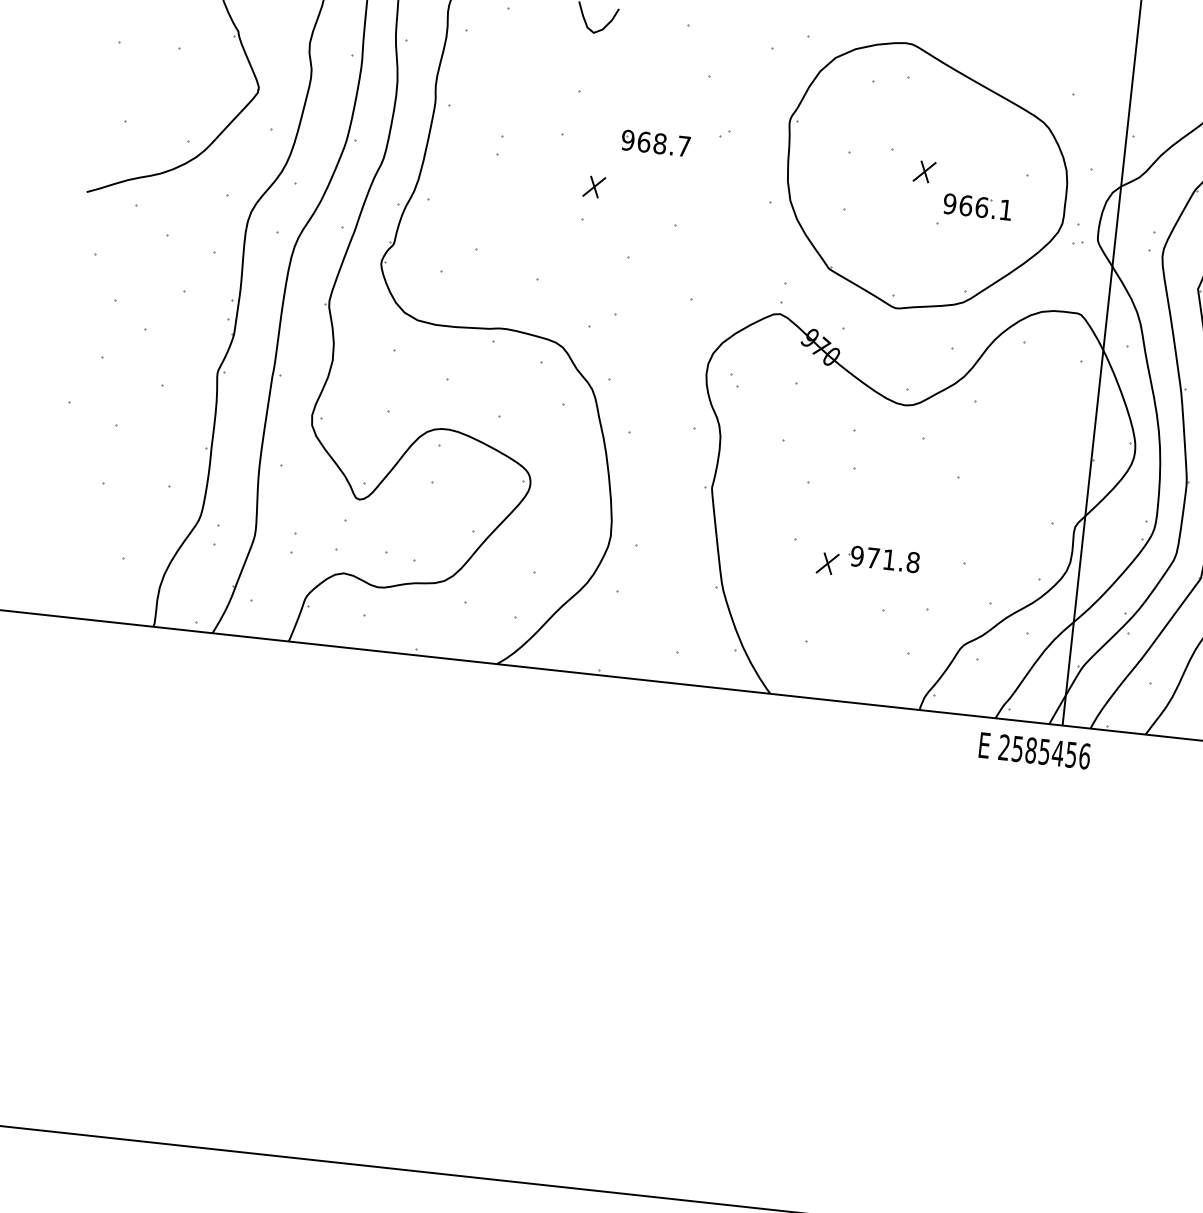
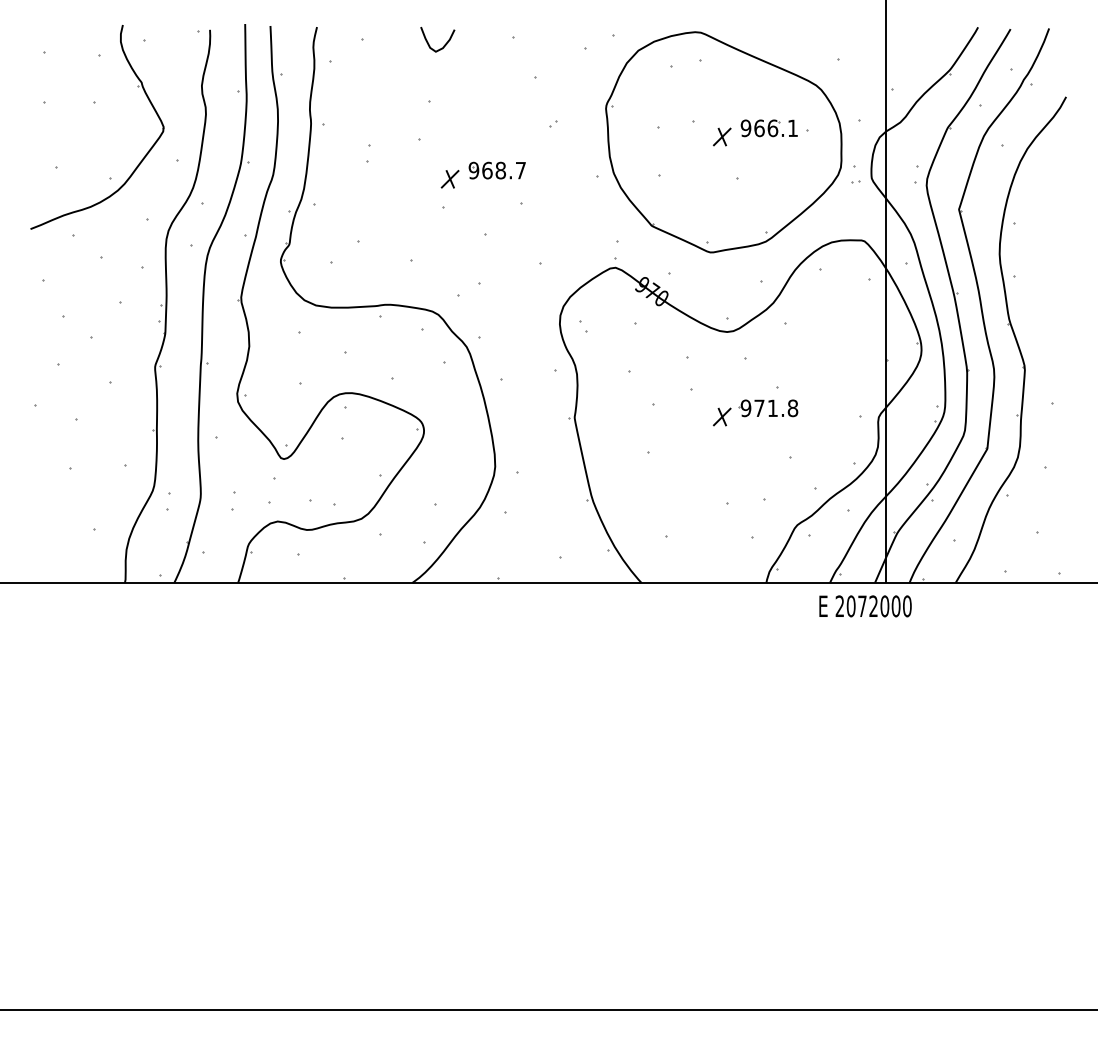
part: (655, 143) -> (496, 170), moved
part: (976, 207) -> (768, 128), moved
part: (868, 562) -> (755, 412), moved
text: (1050, 752) -> (878, 606), 2585456 -> 2072000

